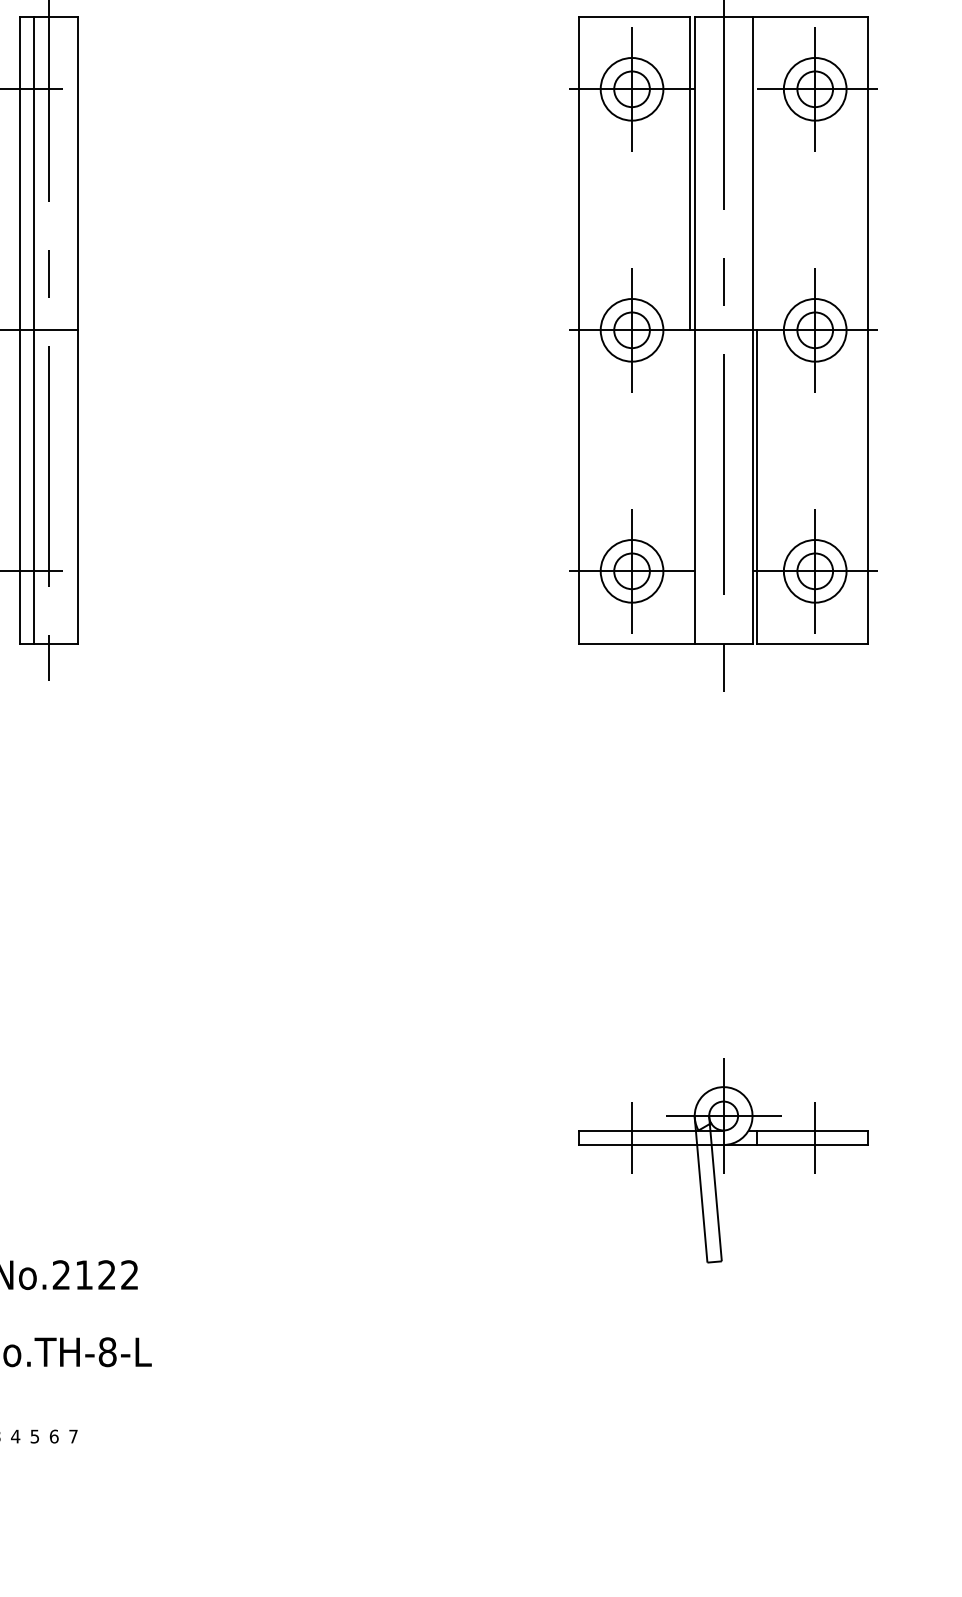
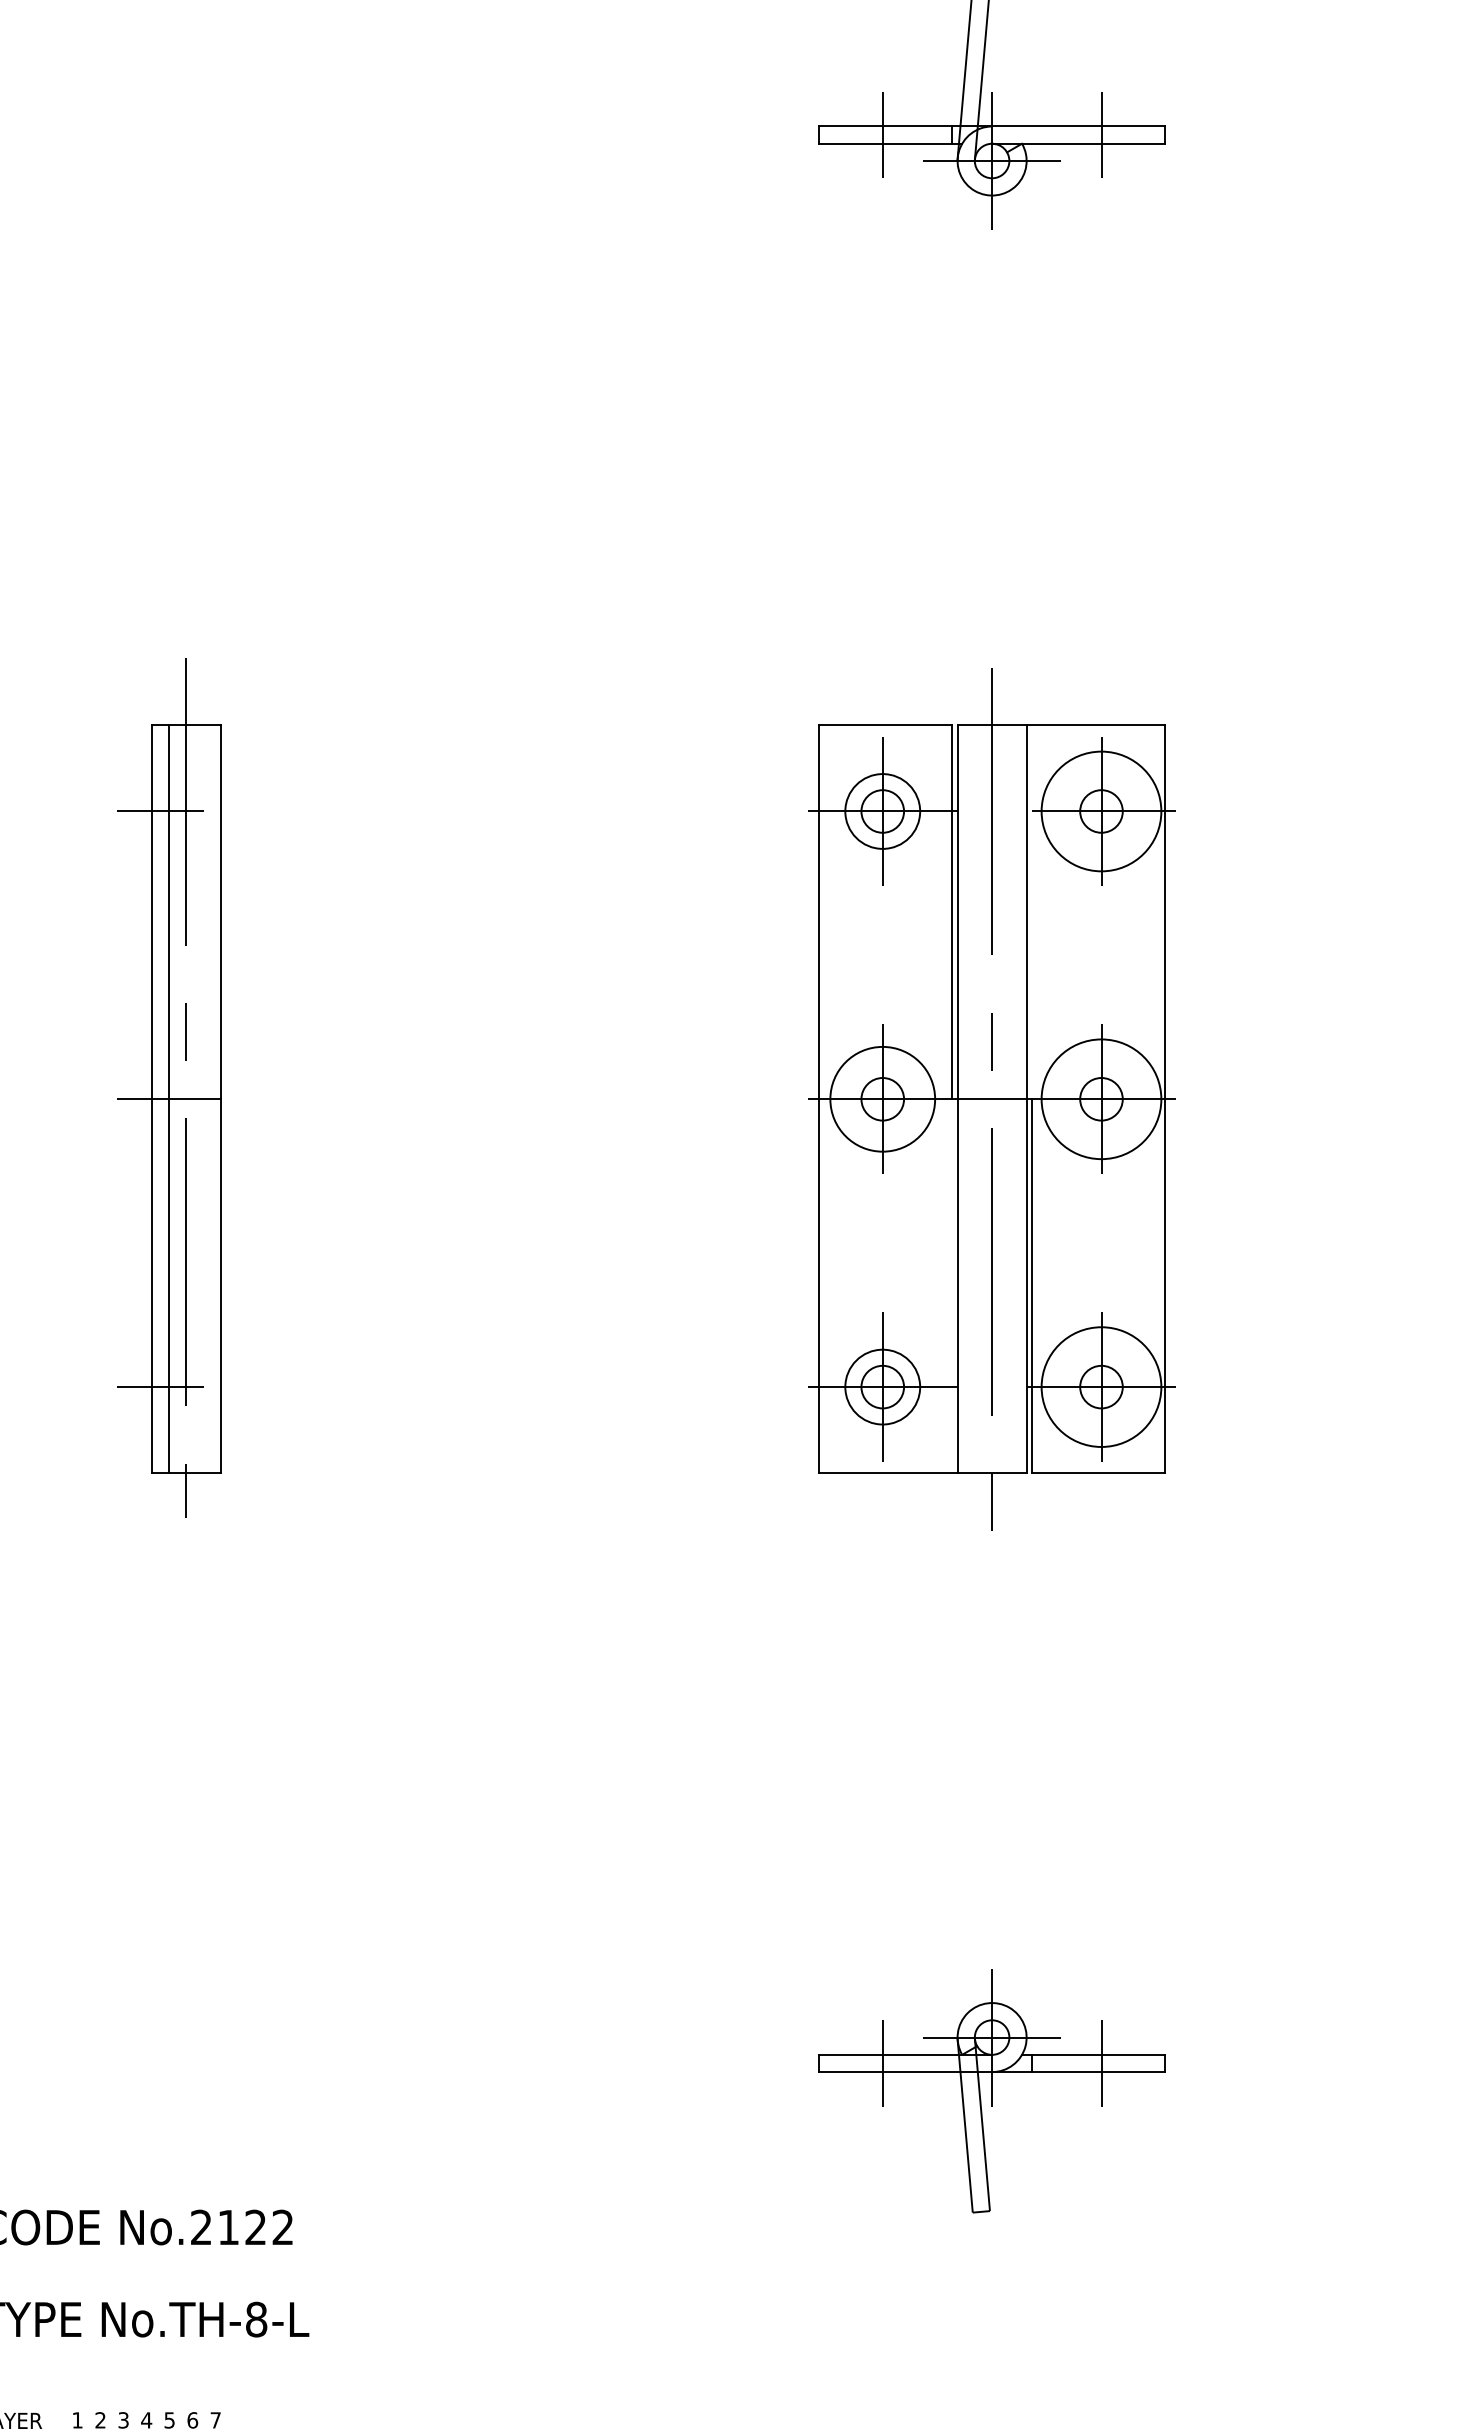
circle: (815, 89) -> (1101, 811), size x1.6
circle: (631, 329) -> (882, 1098), size x1.4
circle: (815, 329) -> (1101, 1098), size x1.6
circle: (815, 570) -> (1101, 1386), size x1.6

